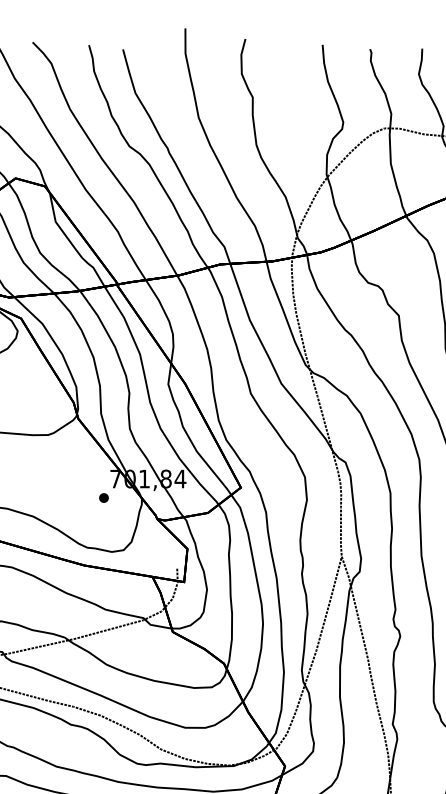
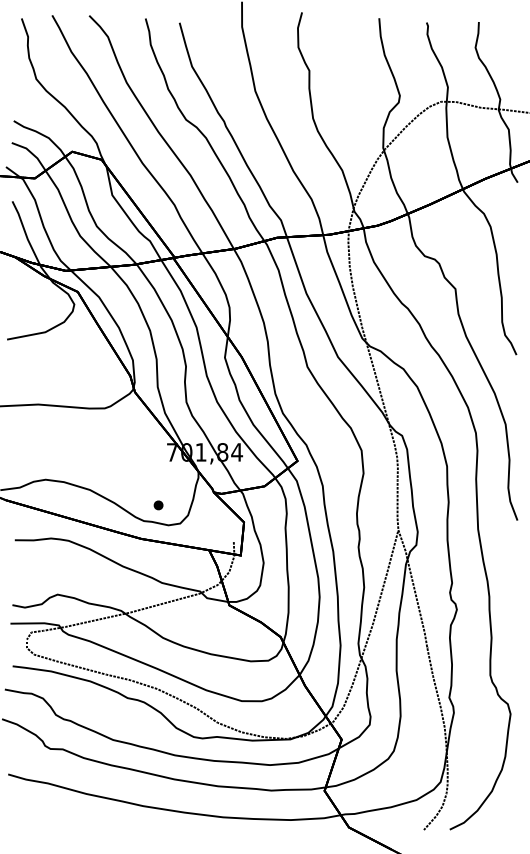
part: (103, 498) -> (158, 505), moved

